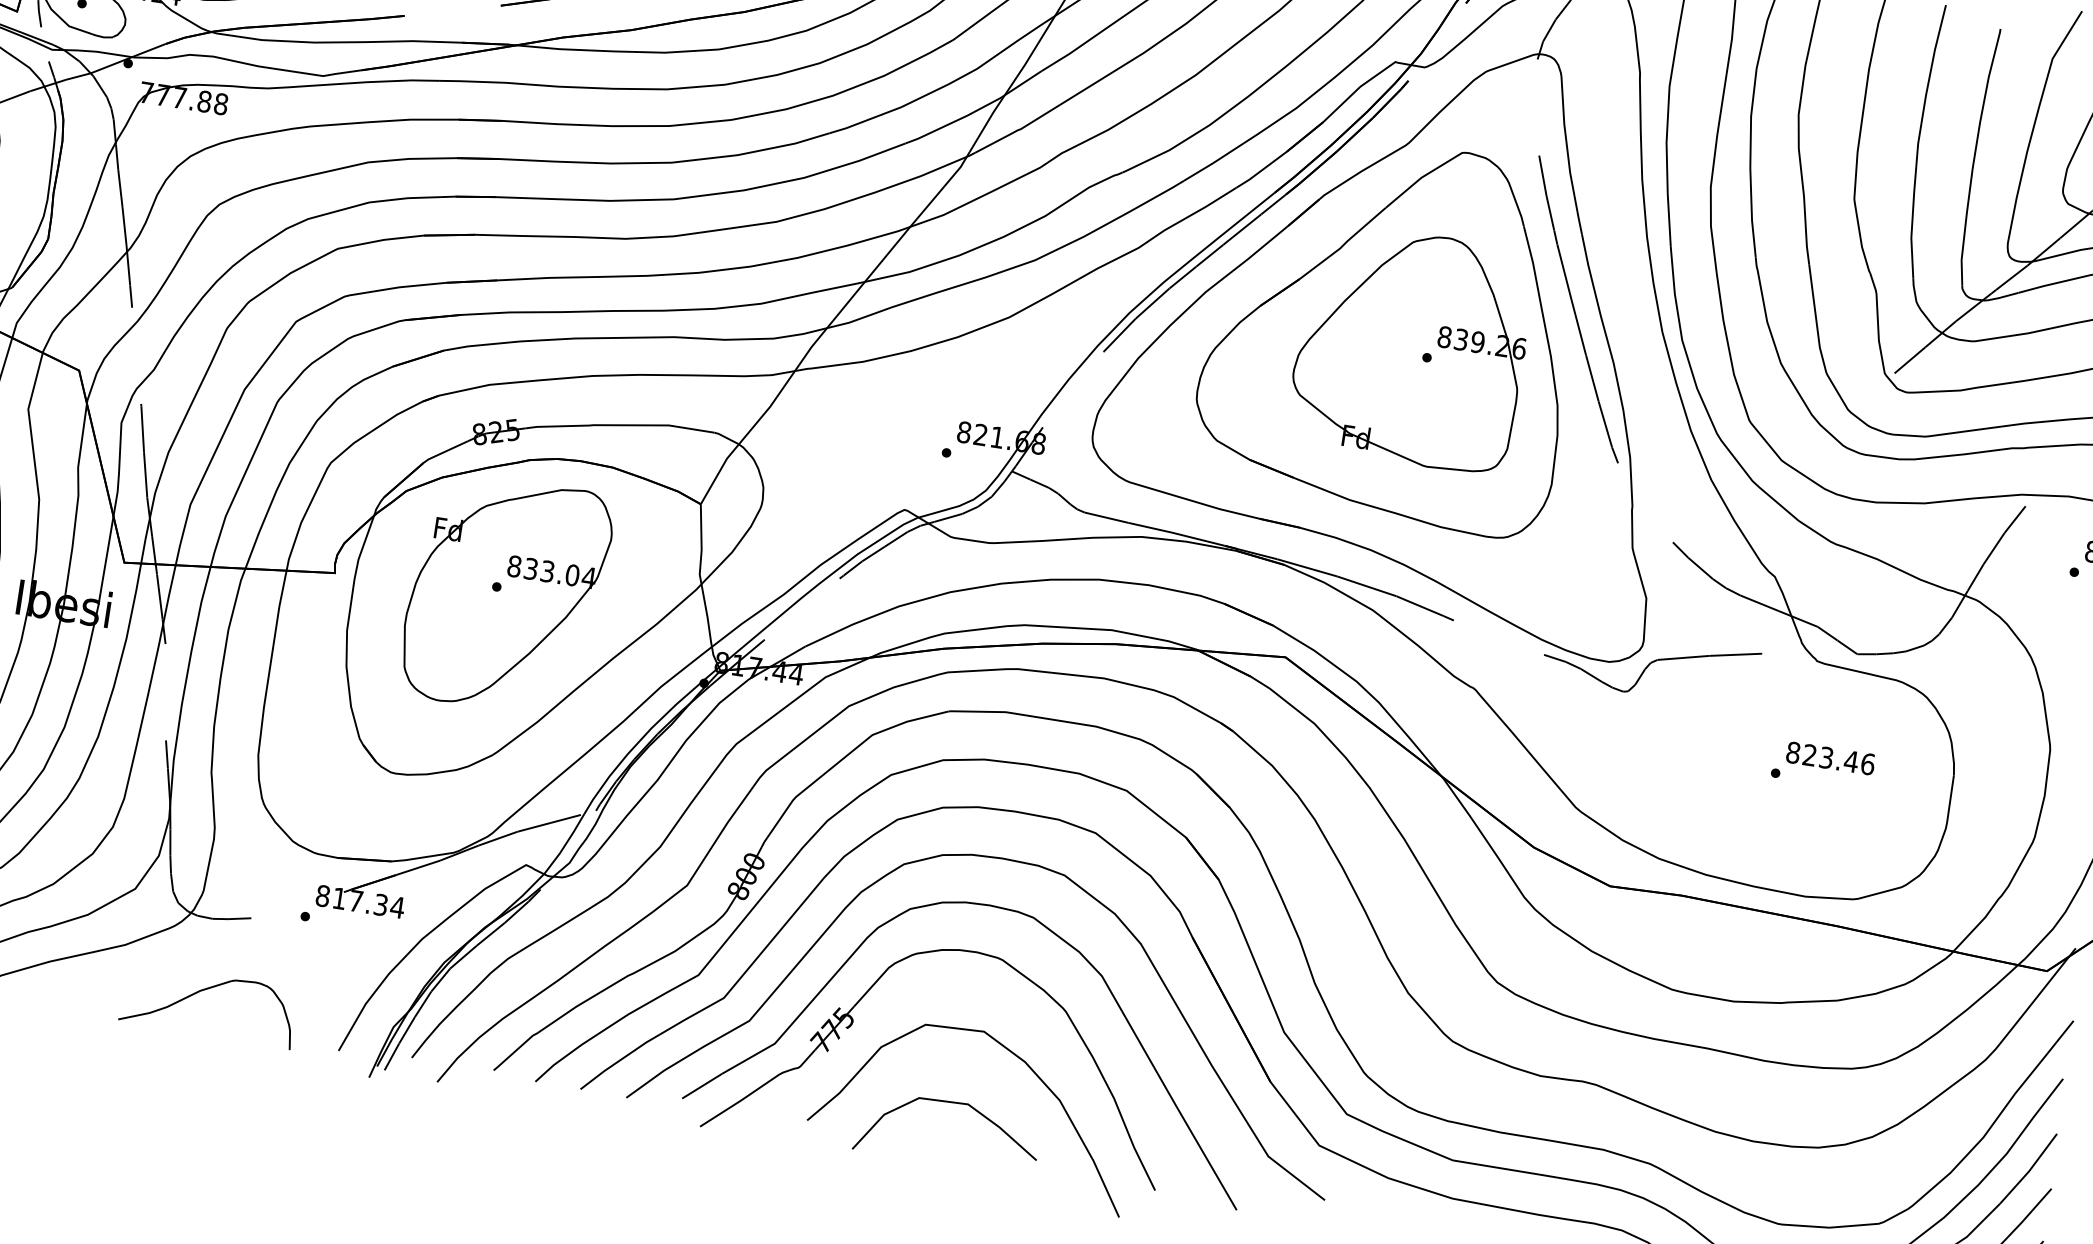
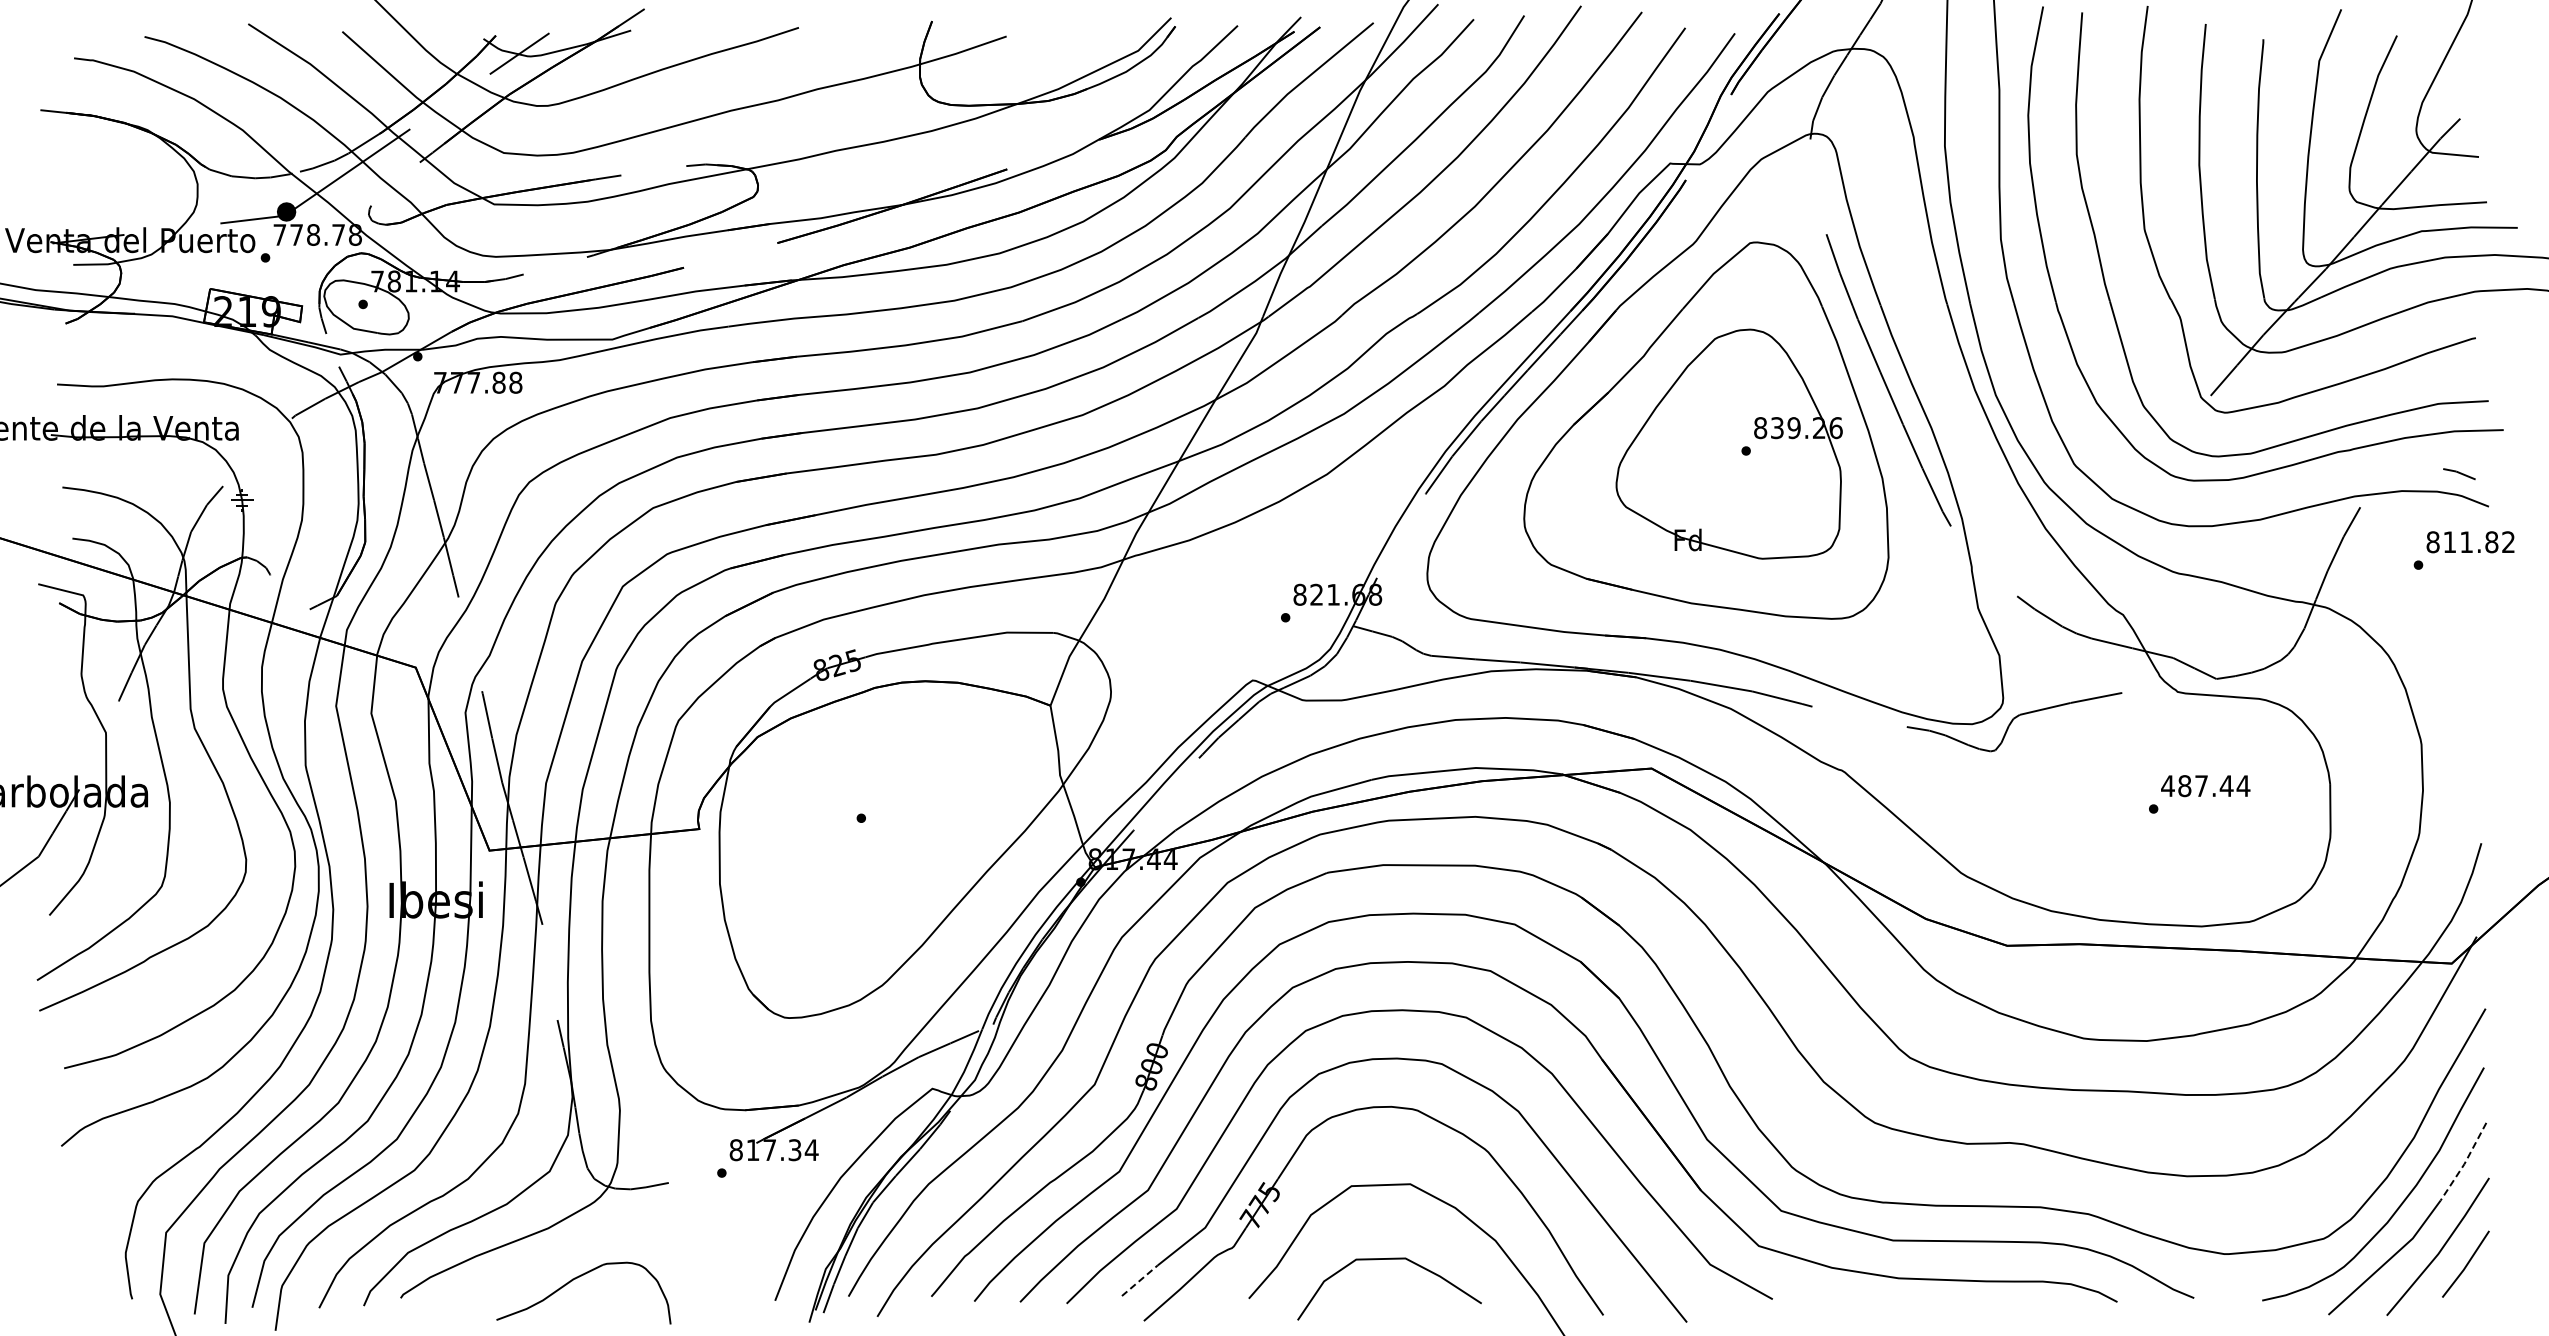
part: (505, 594) -> (871, 824), removed
text: (1830, 758) -> (2205, 786), 823.46 -> 487.44
part: (204, 990) -> (577, 1278), moved
line: (701, 1085) -> (1139, 1280), solid -> dashed
line: (2029, 1170) -> (2464, 1163), solid -> dashed

